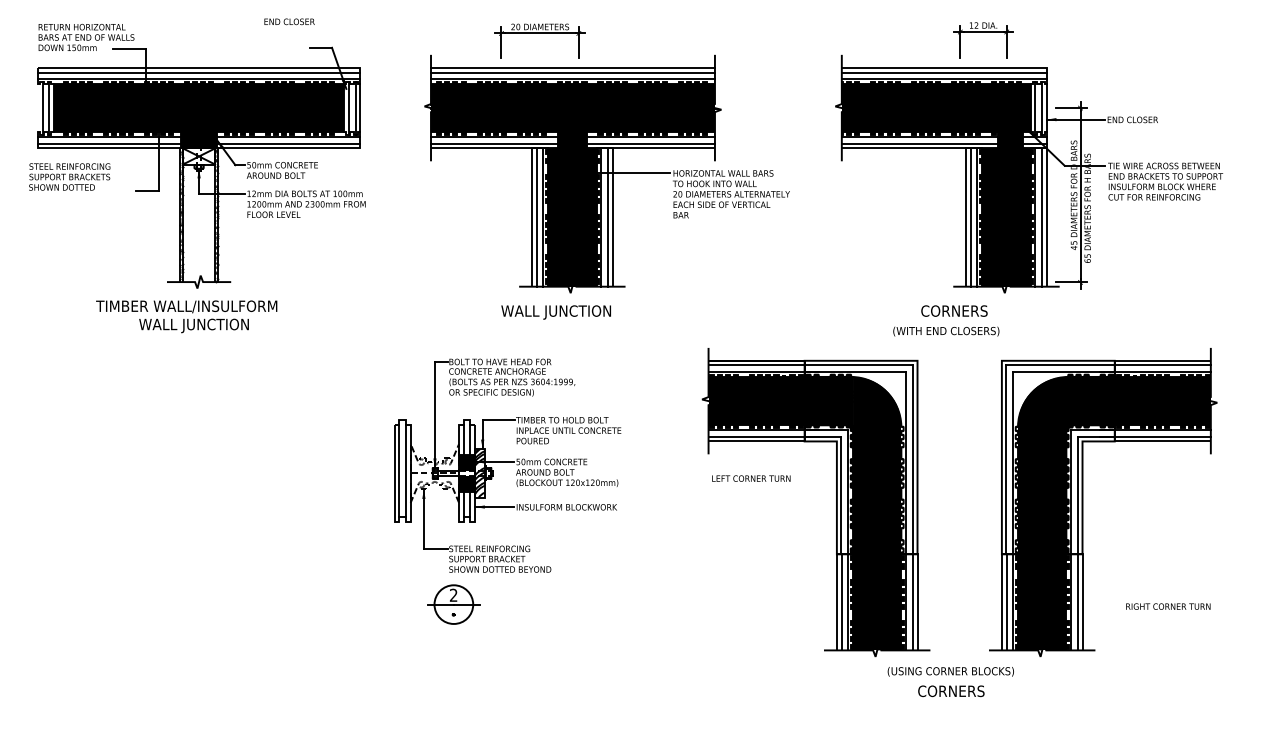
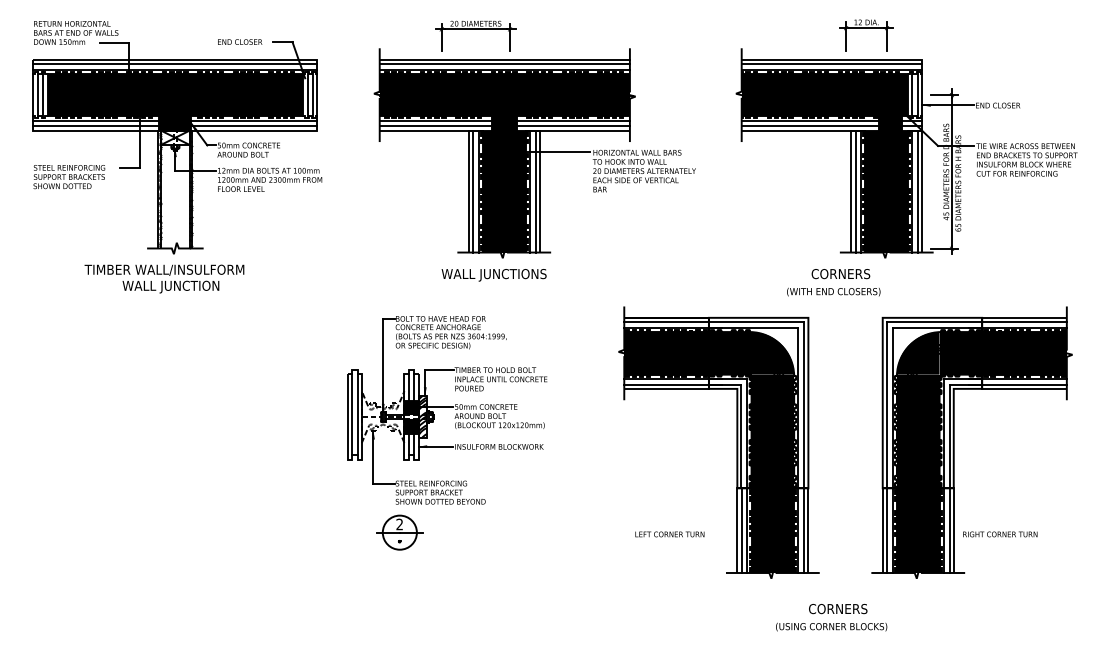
text: (289, 21) -> (240, 41), moved
line: (37, 107) -> (33, 94), added
text: (69, 176) -> (69, 176), moved
text: (616, 310) -> (543, 273), WALL JUNCTION -> WALL JUNCTIONS
text: (751, 478) -> (670, 534), moved
text: (1168, 606) -> (1000, 534), moved
text: (950, 671) -> (831, 626), moved

